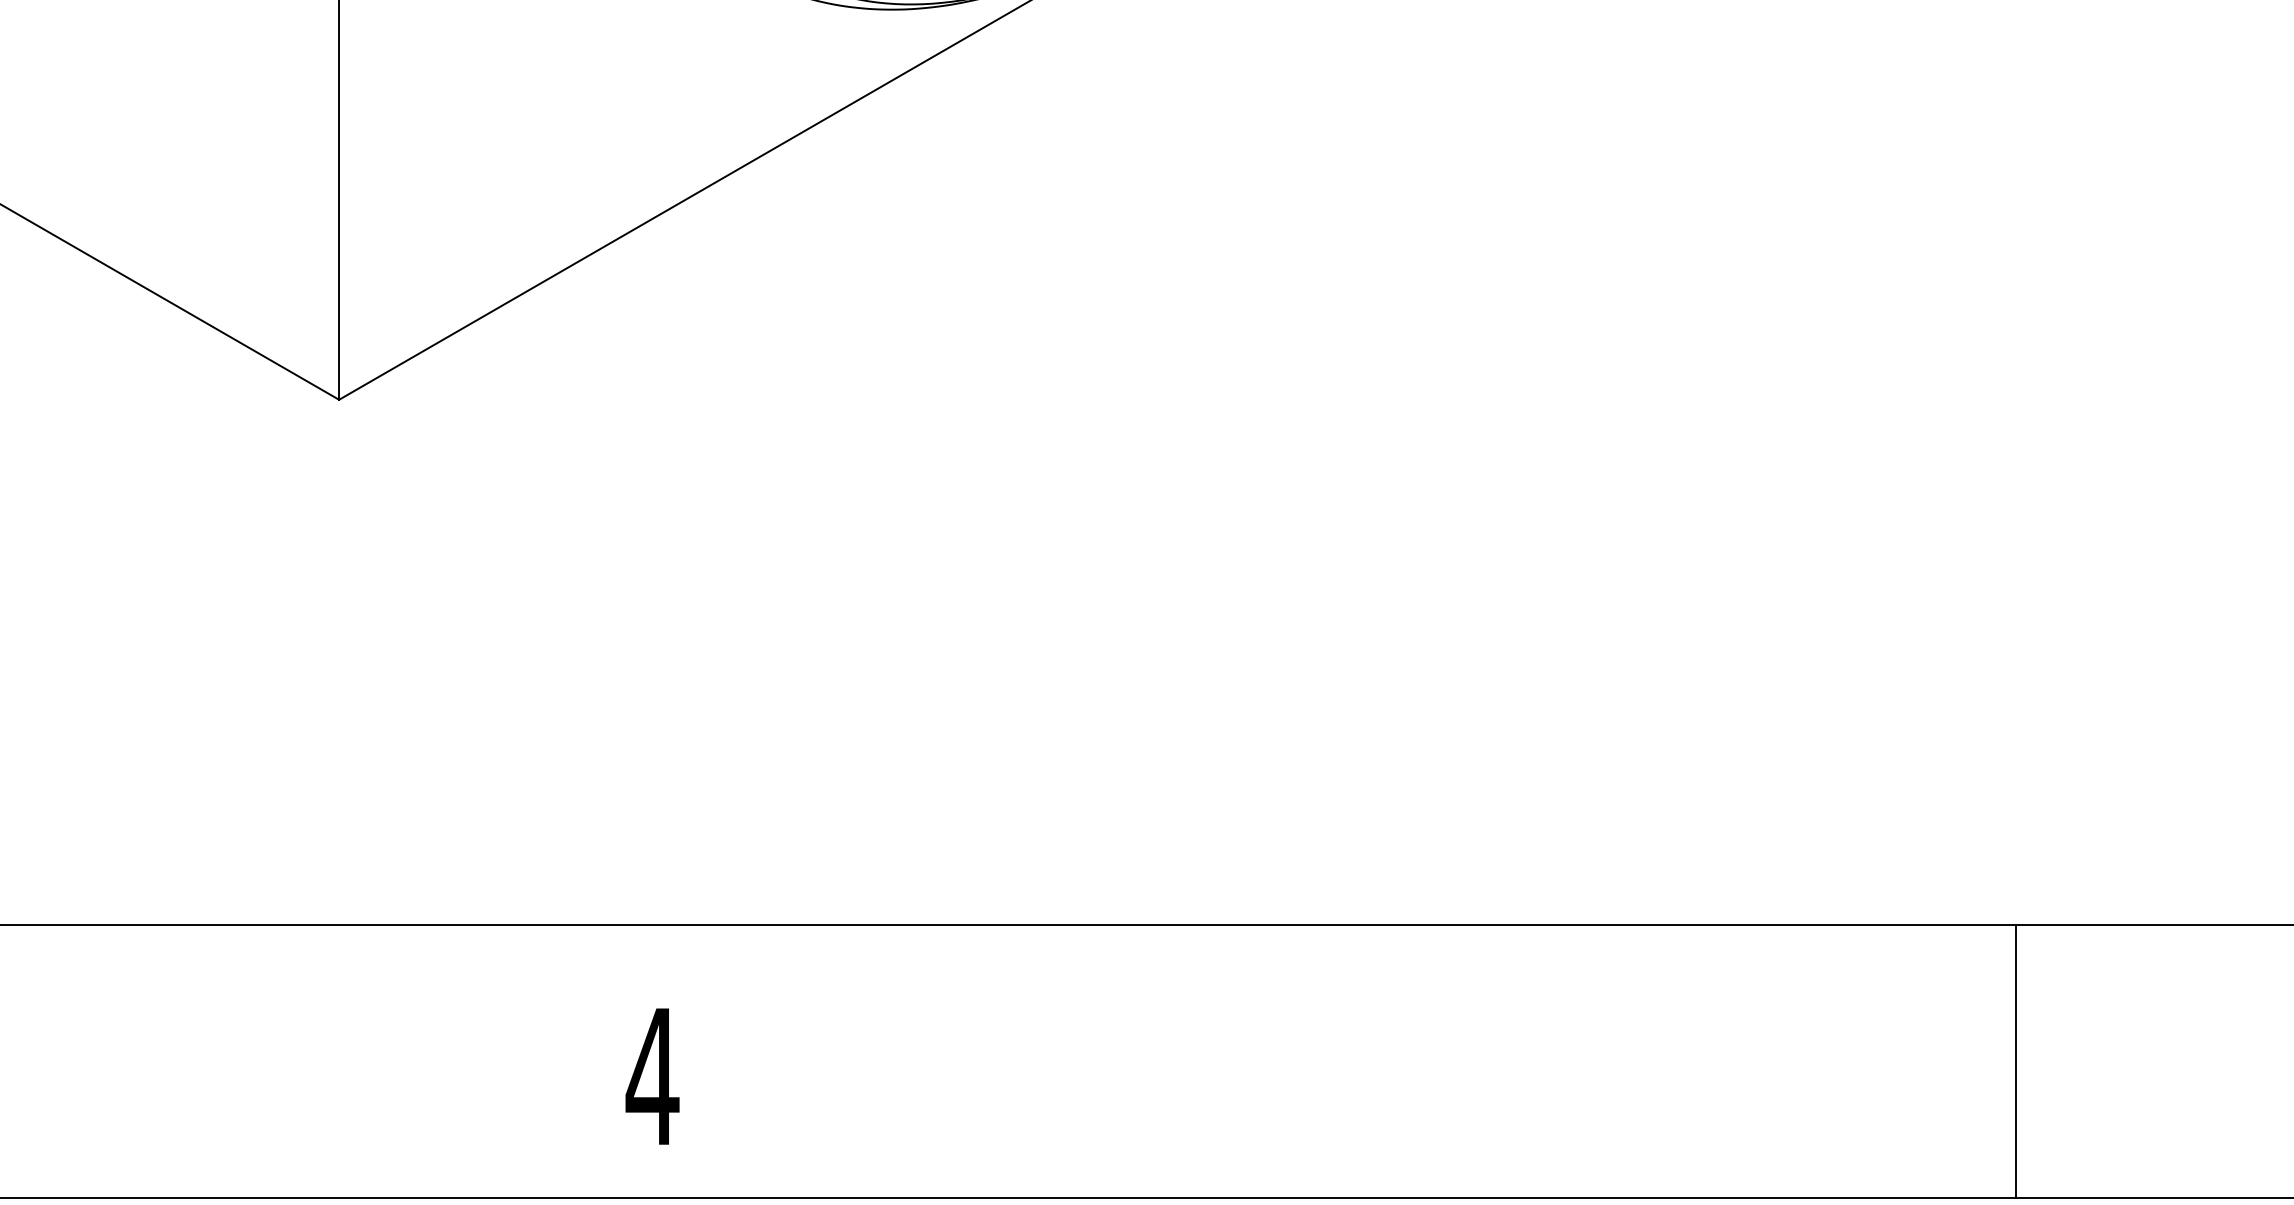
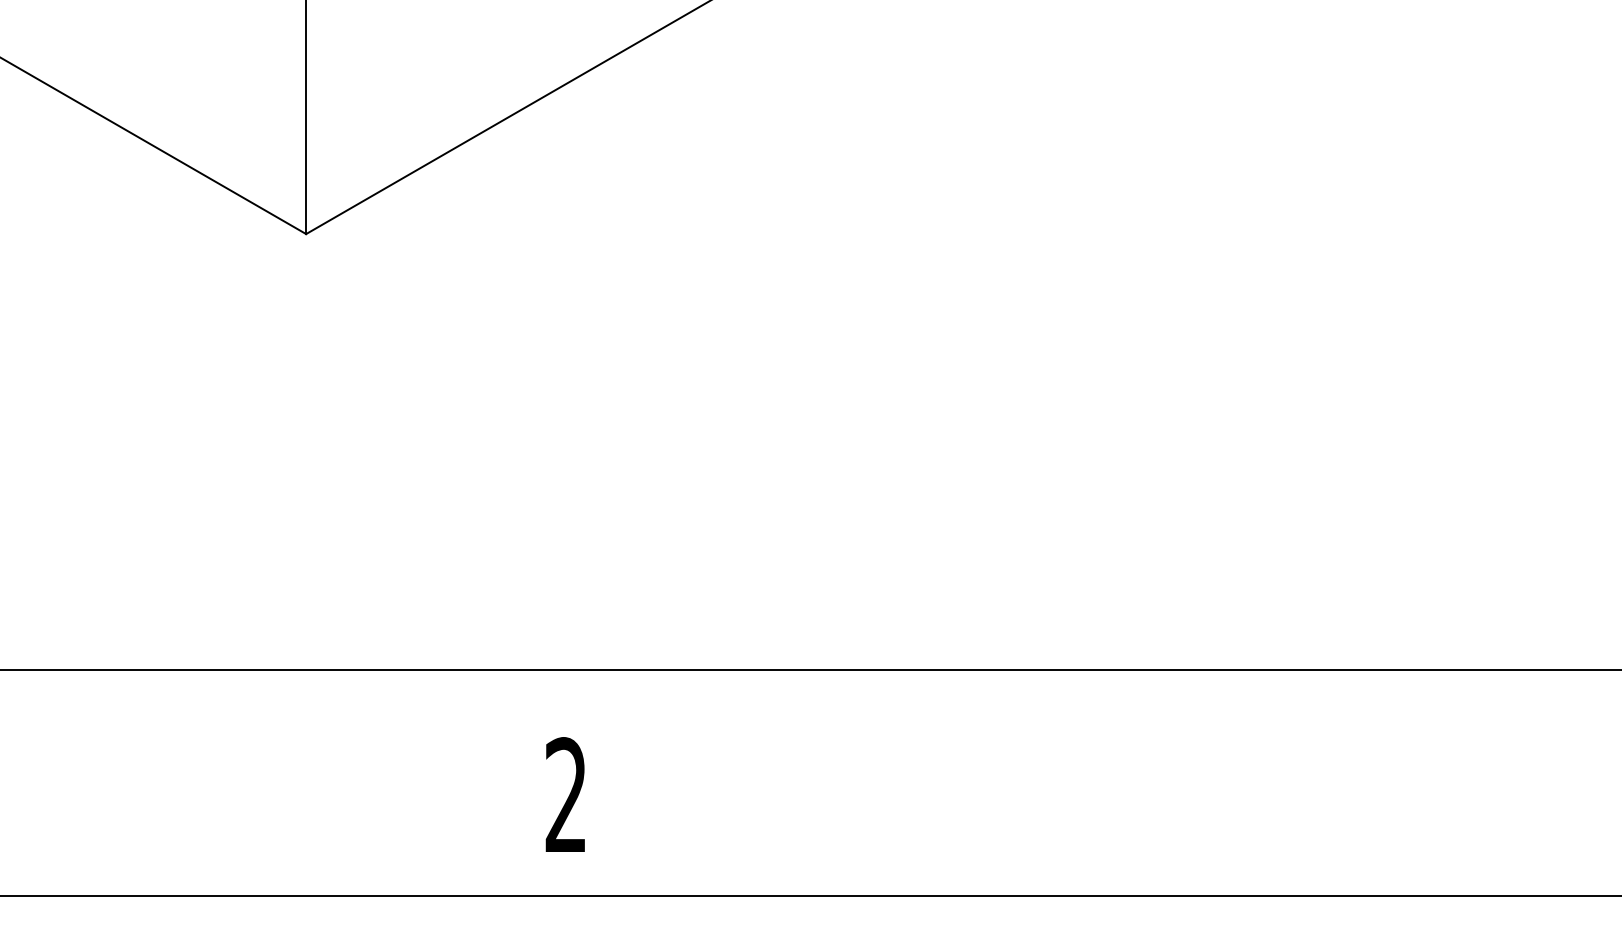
text: (652, 1075) -> (566, 794), 4 -> 2

